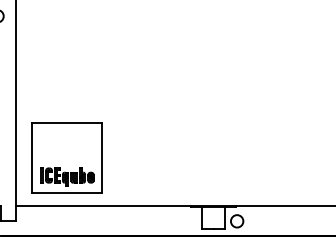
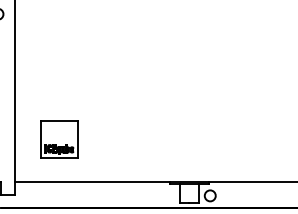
part: (65, 156) -> (58, 138), size x0.6

